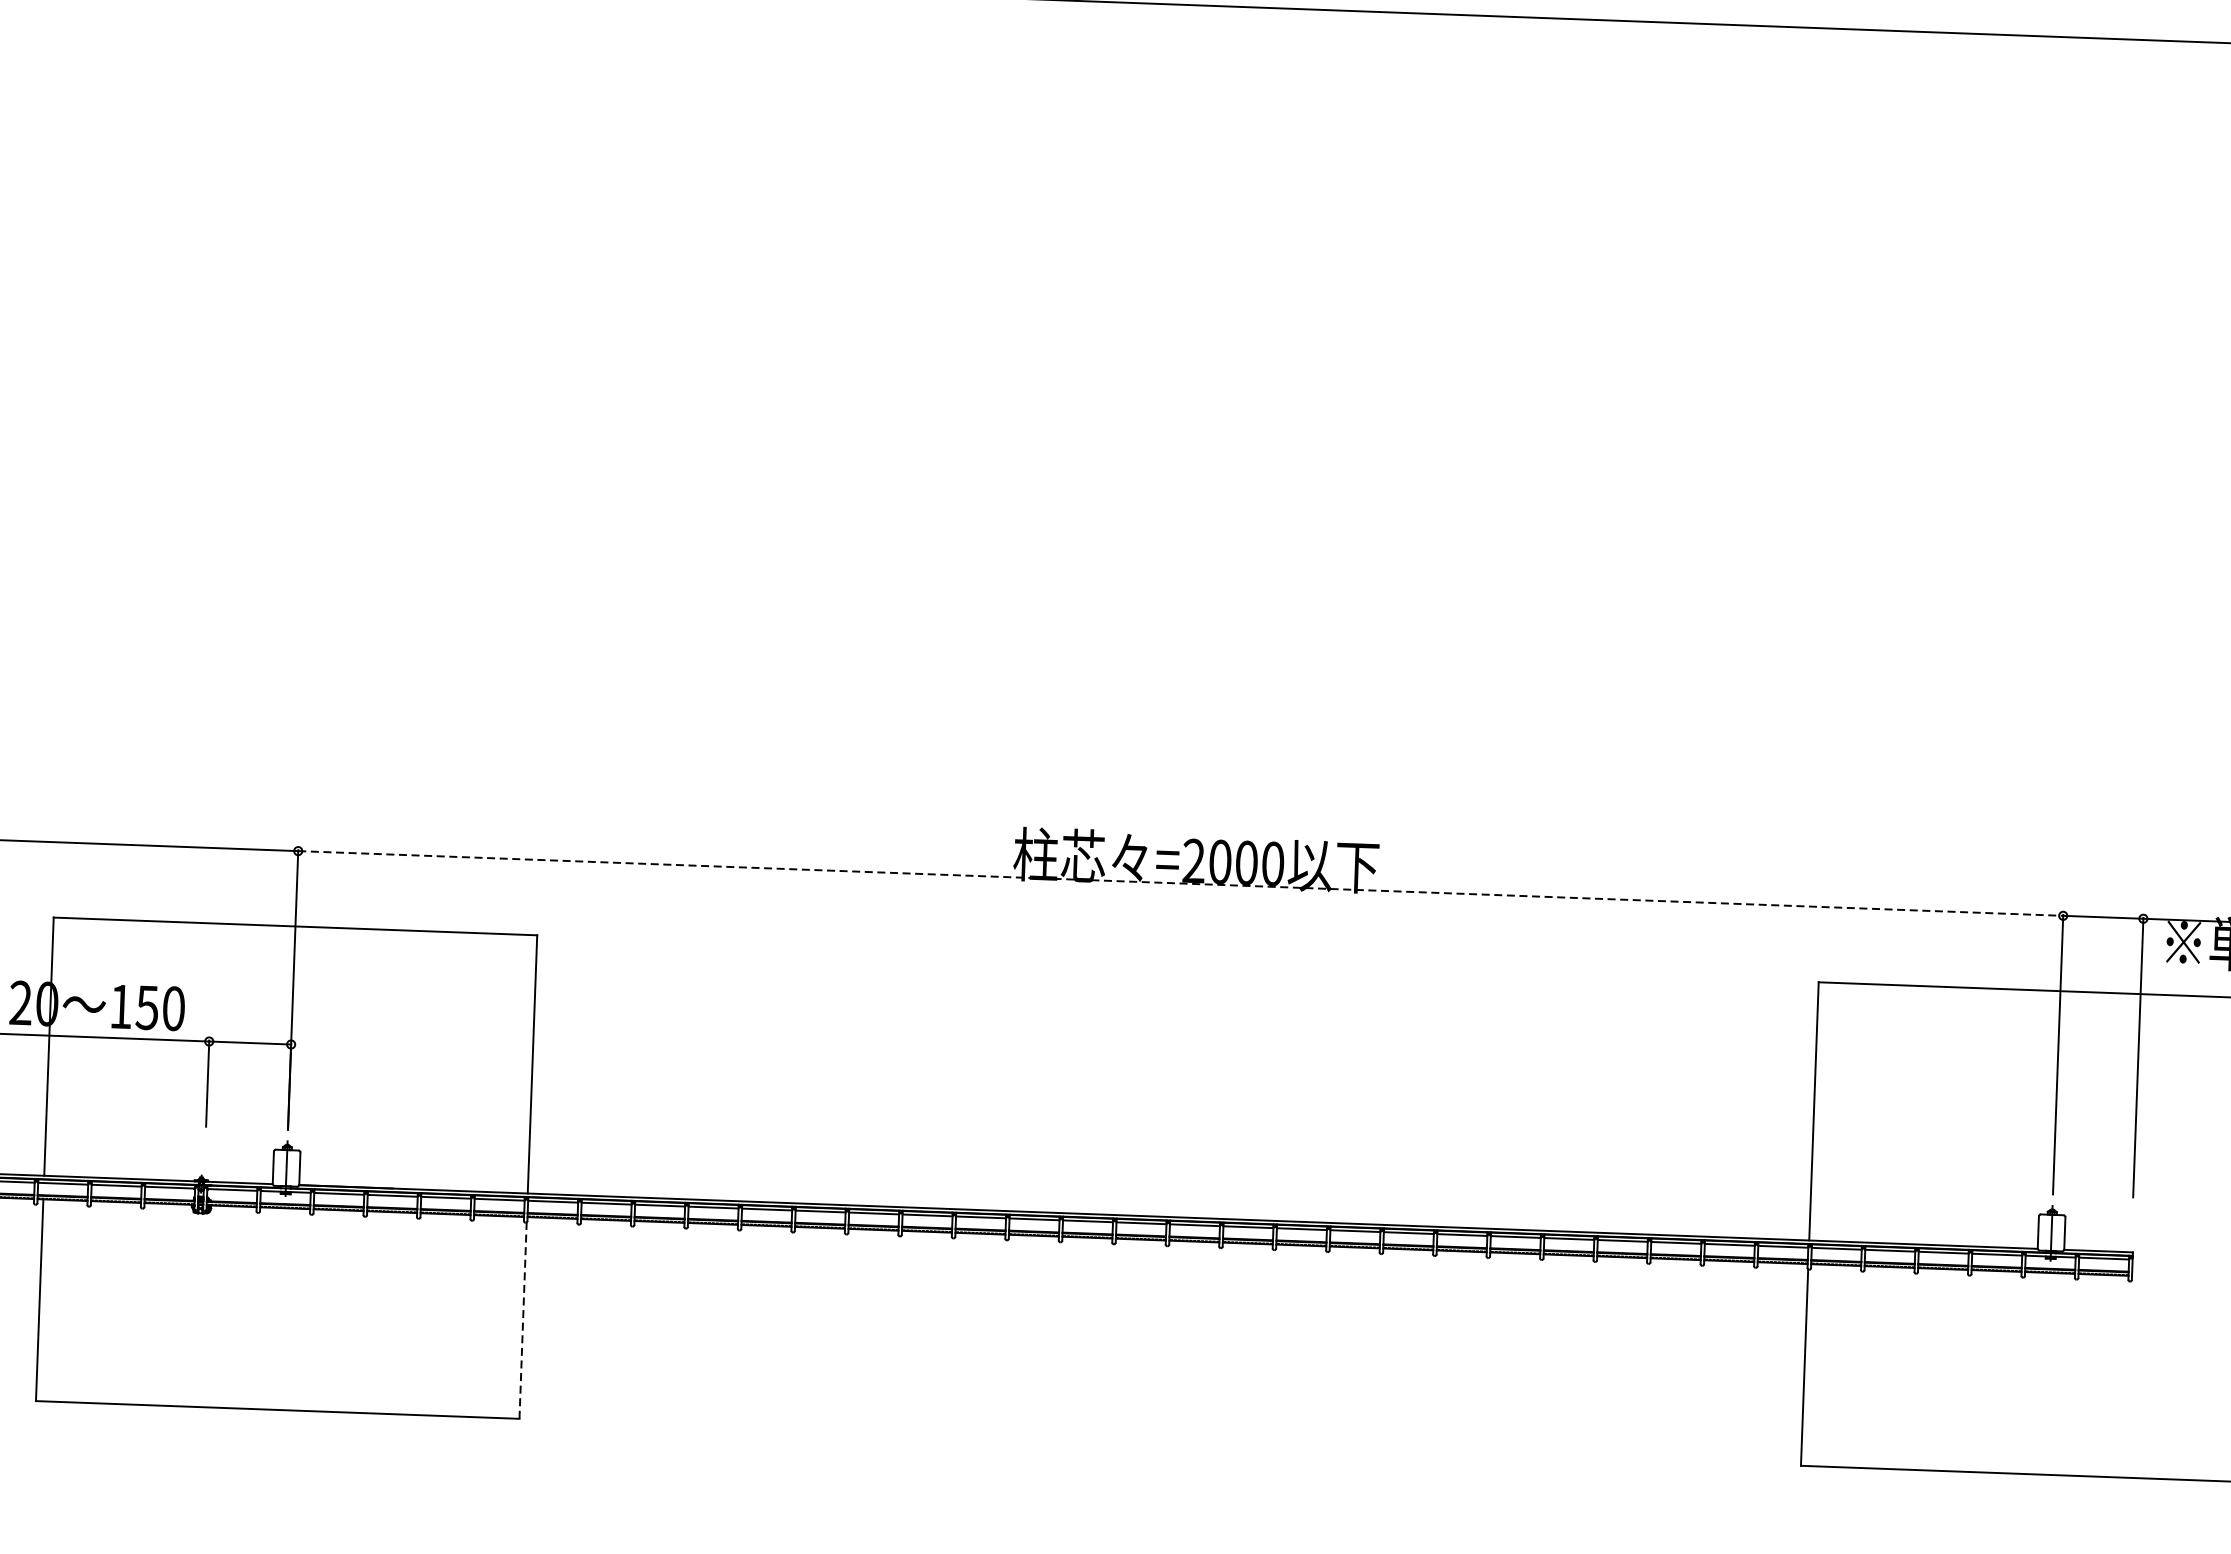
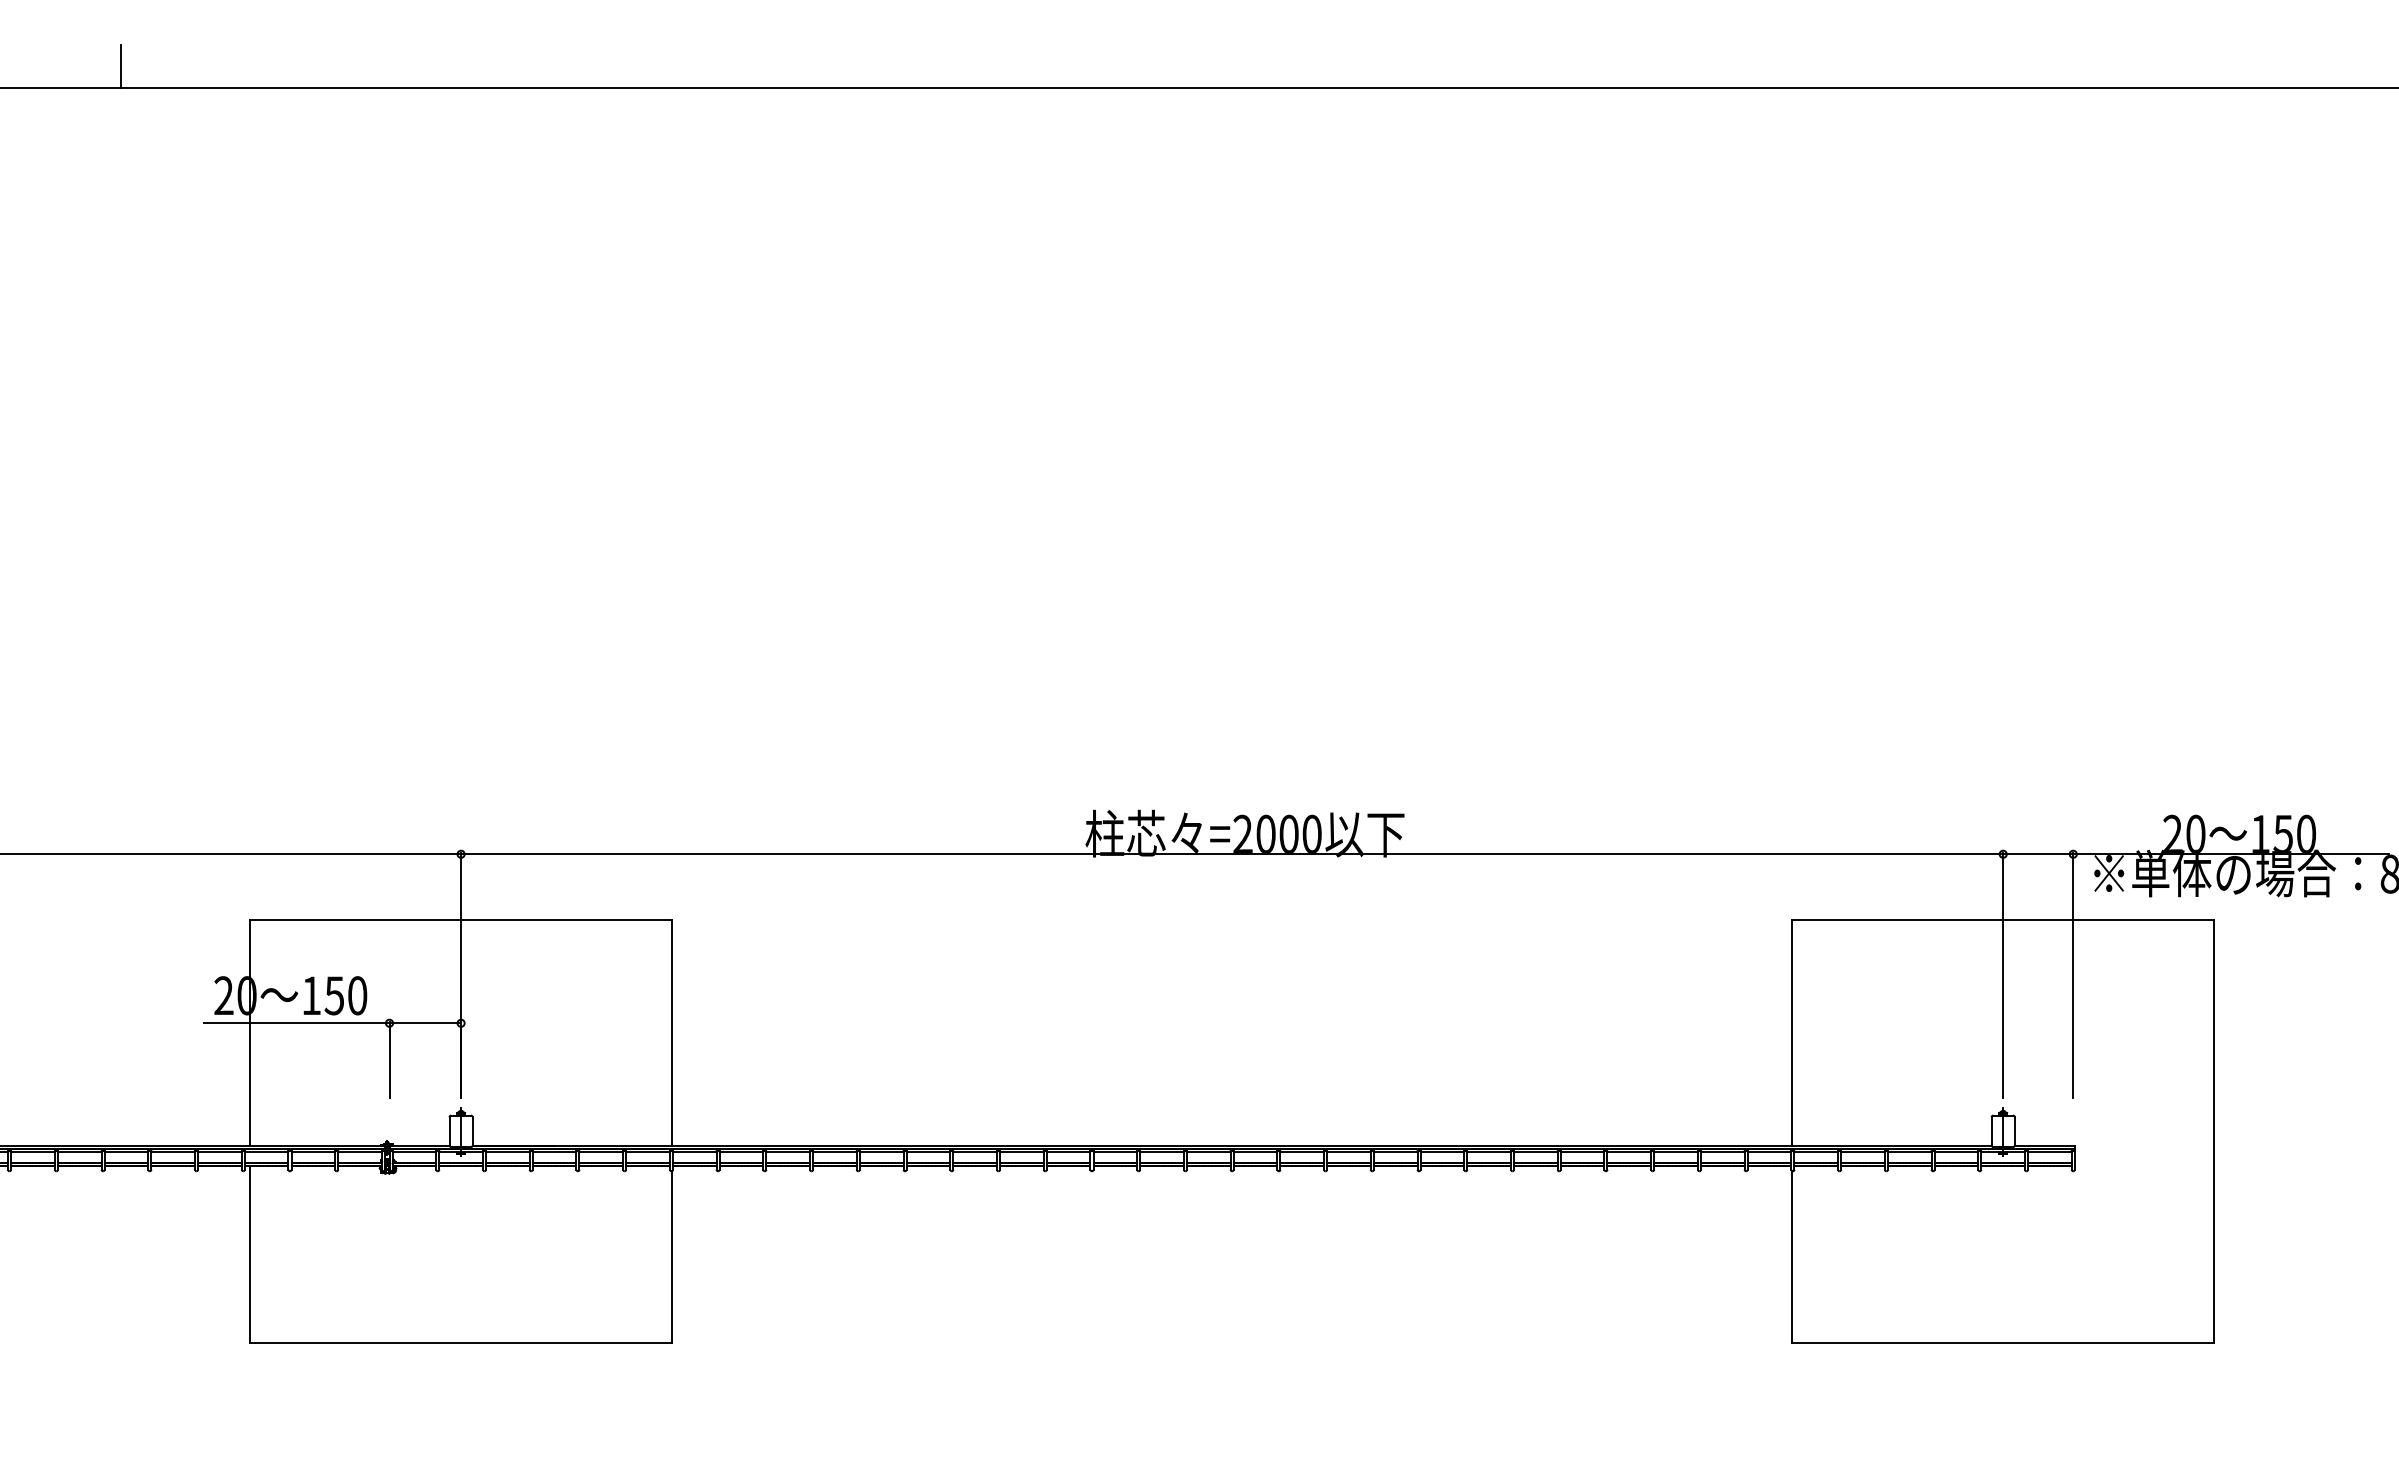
line: (1181, 883) -> (1232, 854), dashed -> solid
line: (523, 1320) -> (672, 1256), dashed -> solid

